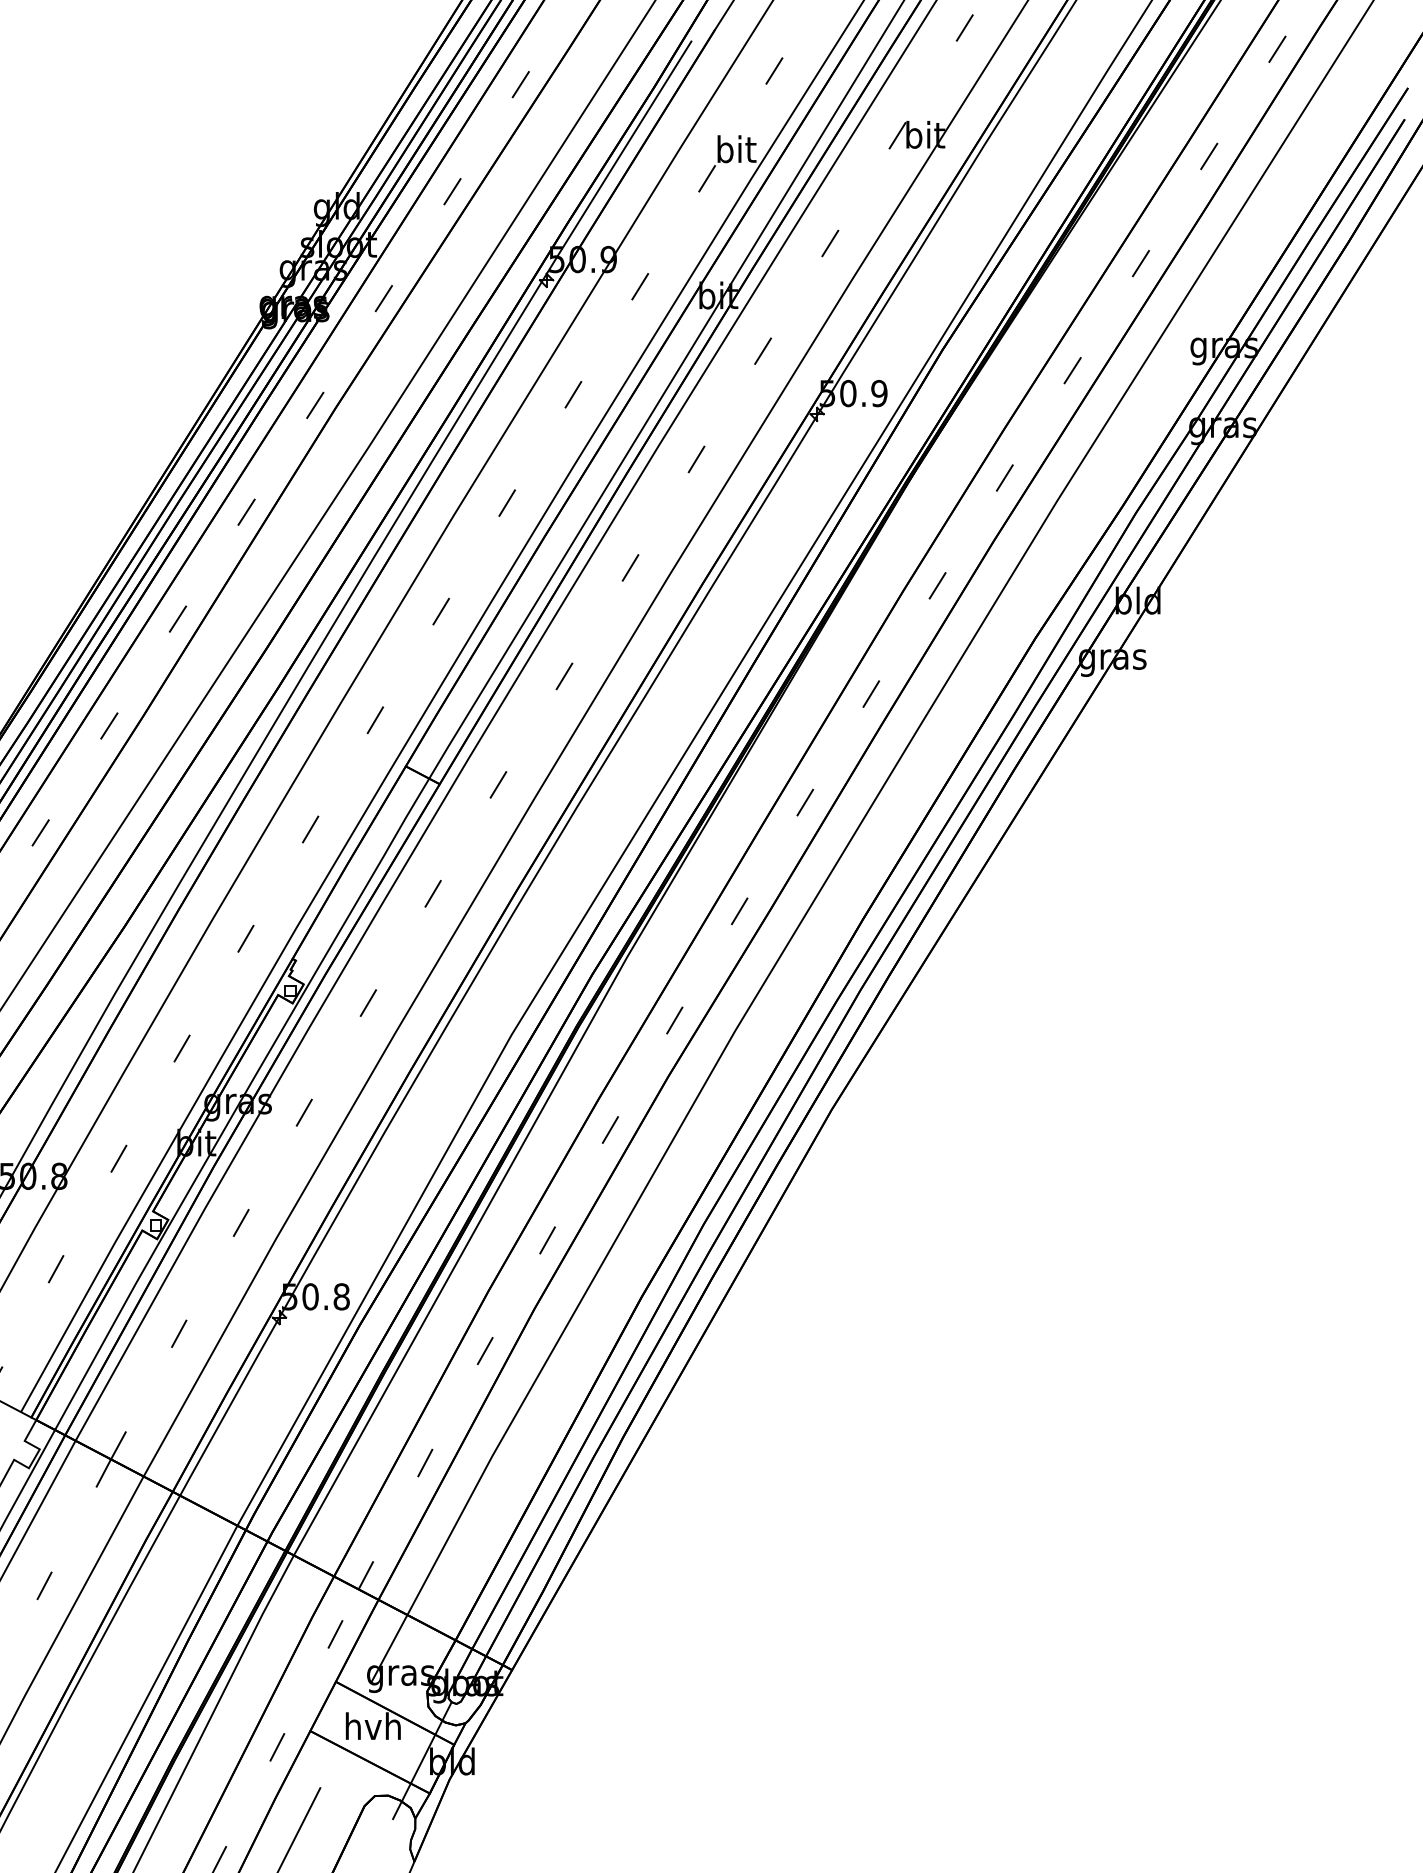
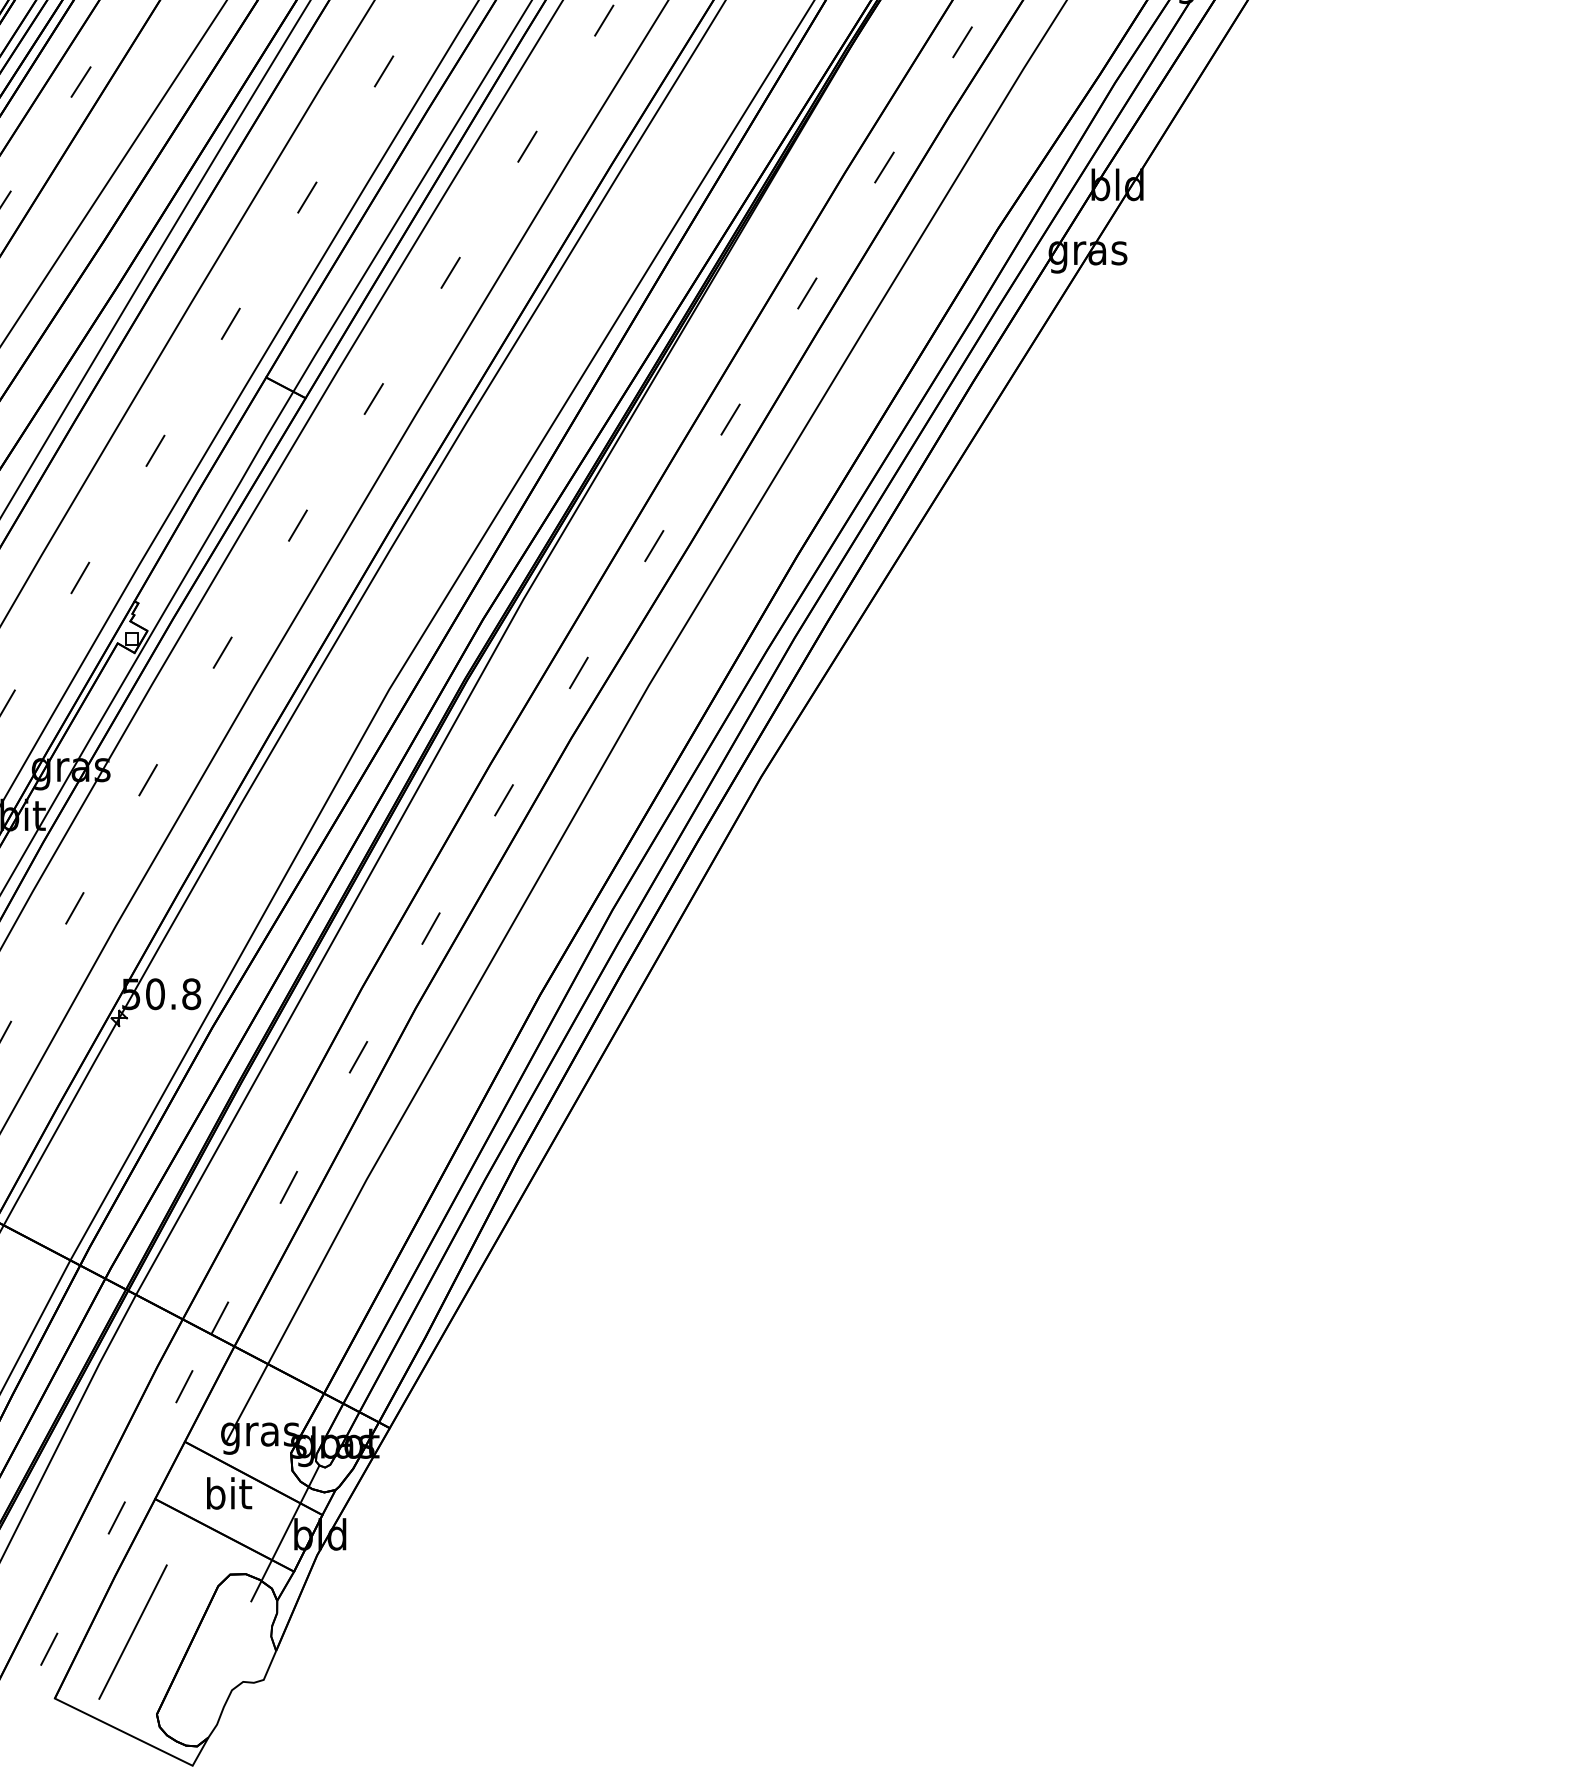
text: (372, 1726) -> (227, 1493), hvh -> bit

